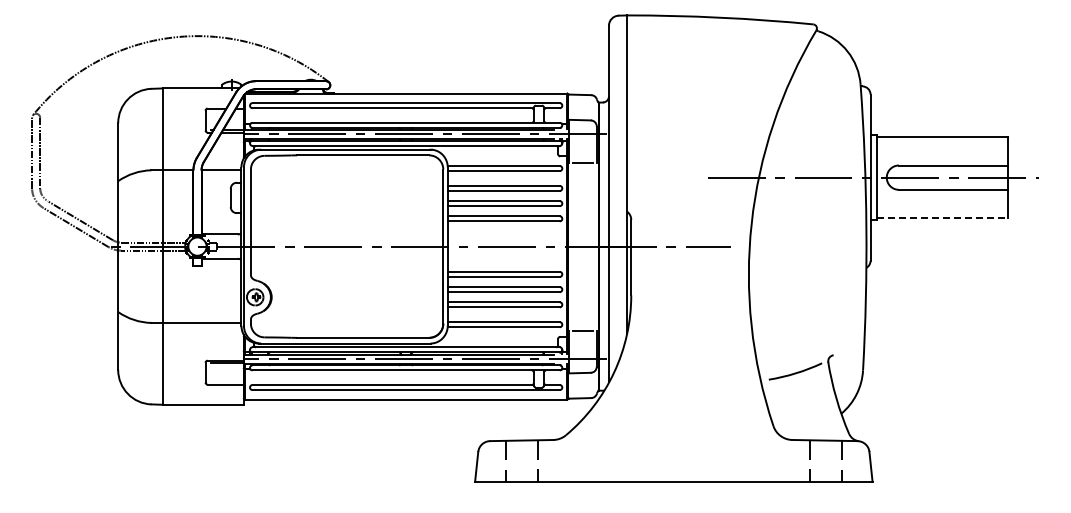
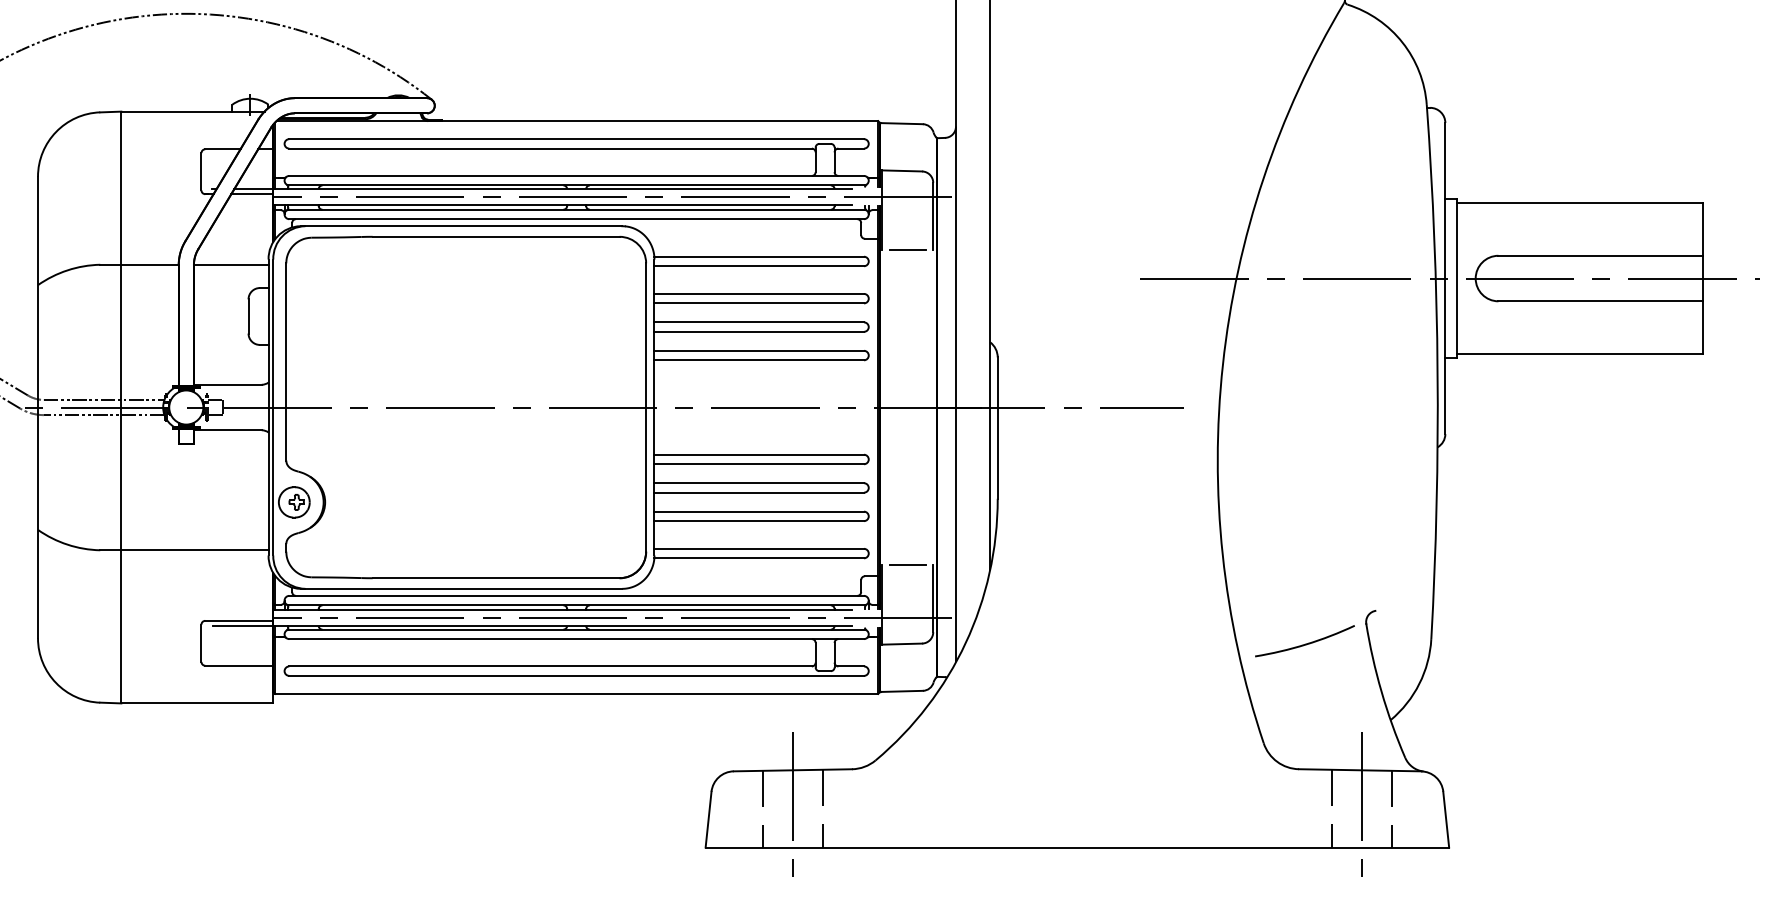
line: (942, 218) -> (1579, 354), dashed -> solid
line: (521, 461) -> (792, 809), added
line: (825, 461) -> (1361, 809), added

